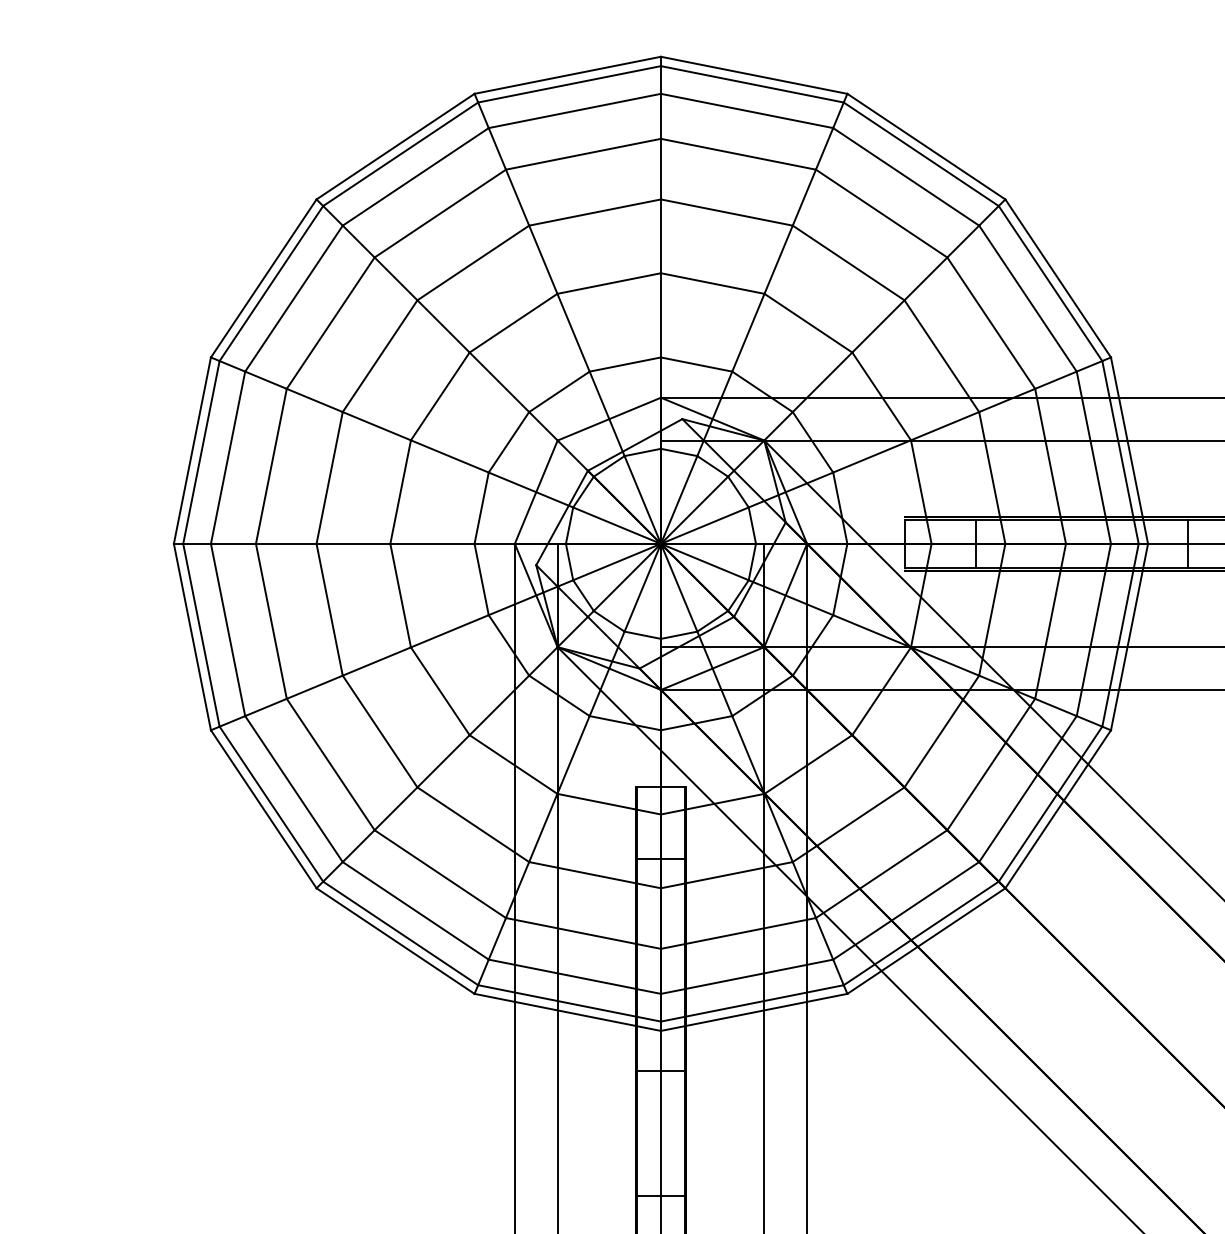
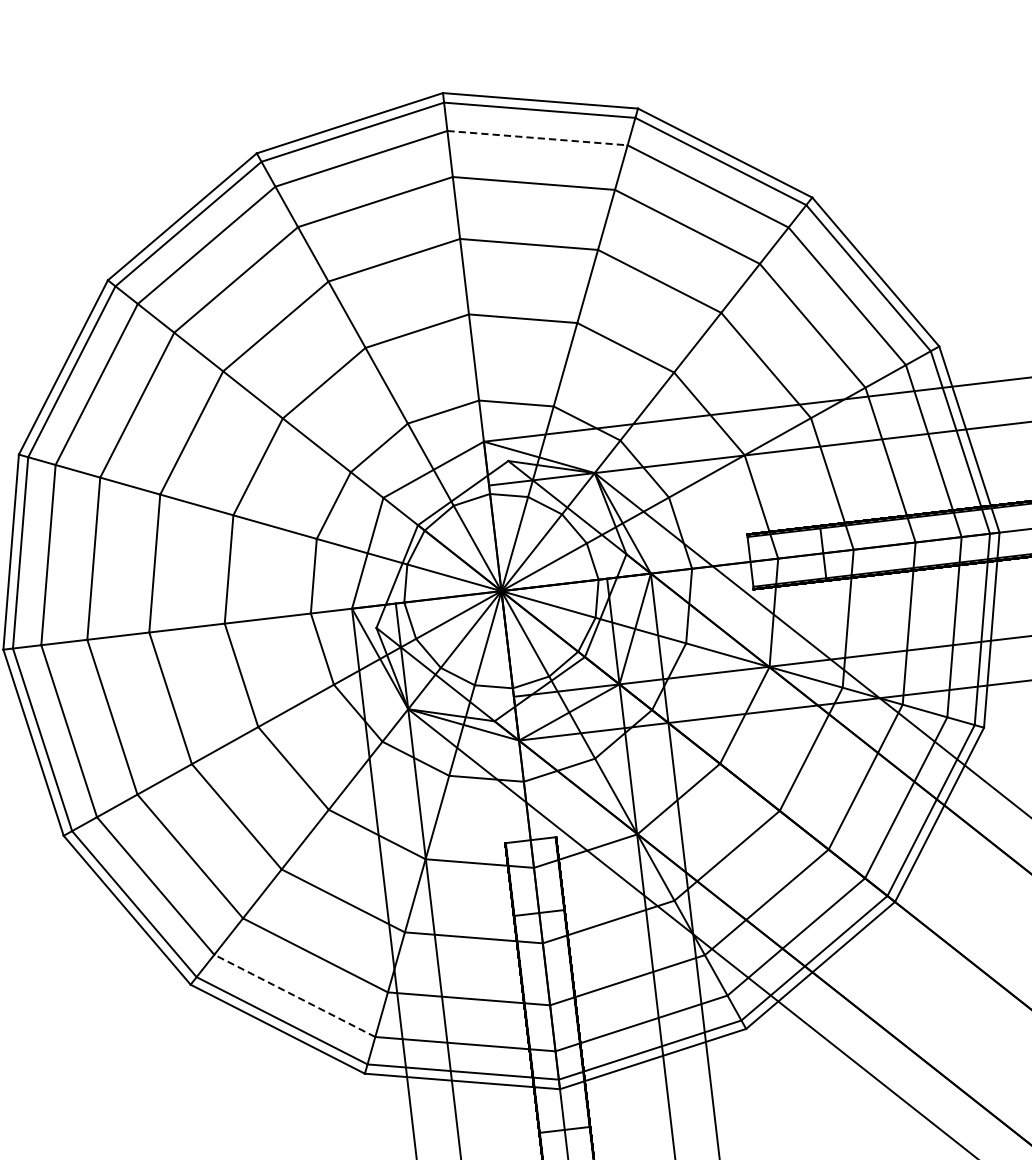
line: (747, 110) -> (537, 137), solid -> dashed
line: (415, 910) -> (294, 995), solid -> dashed

